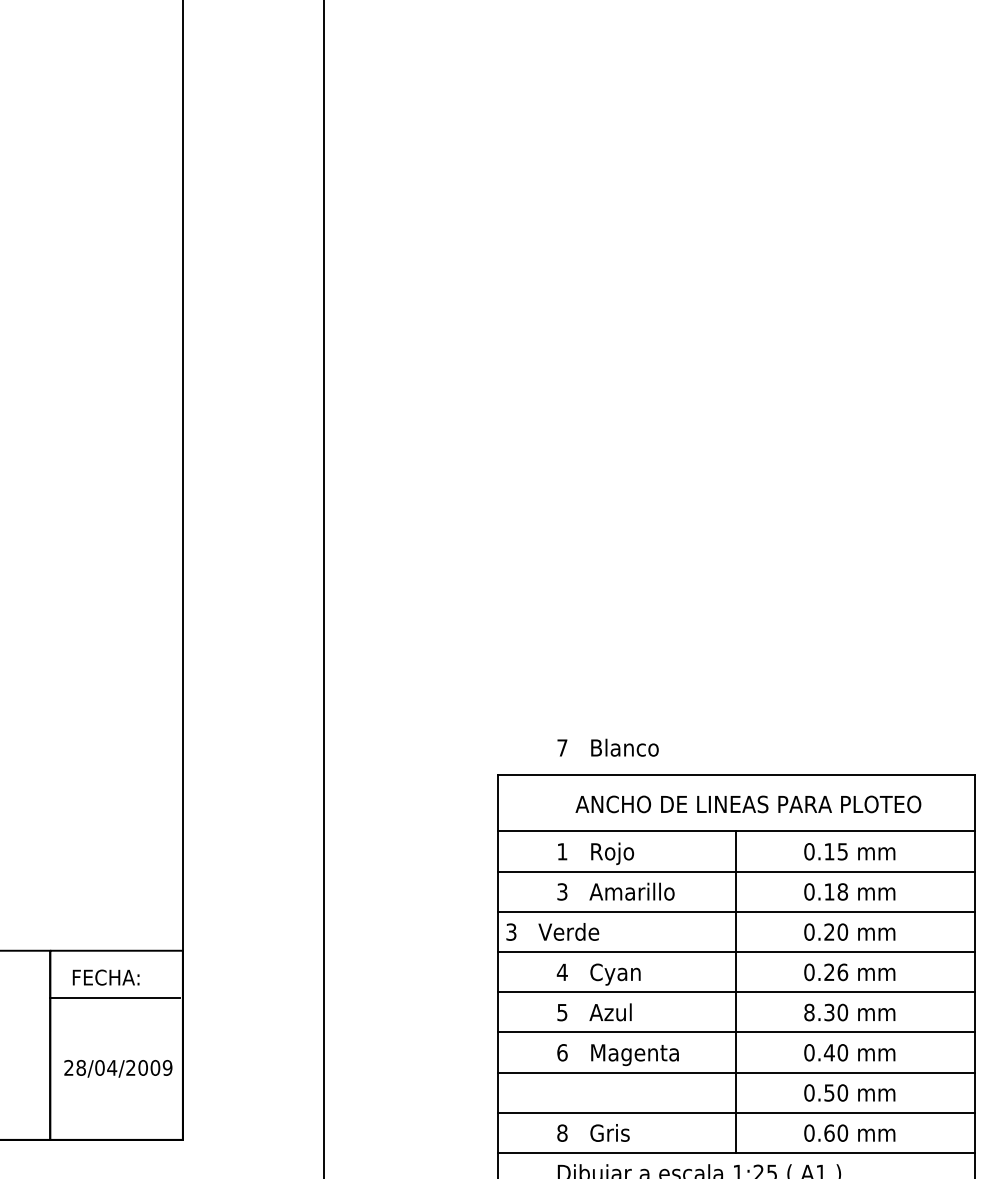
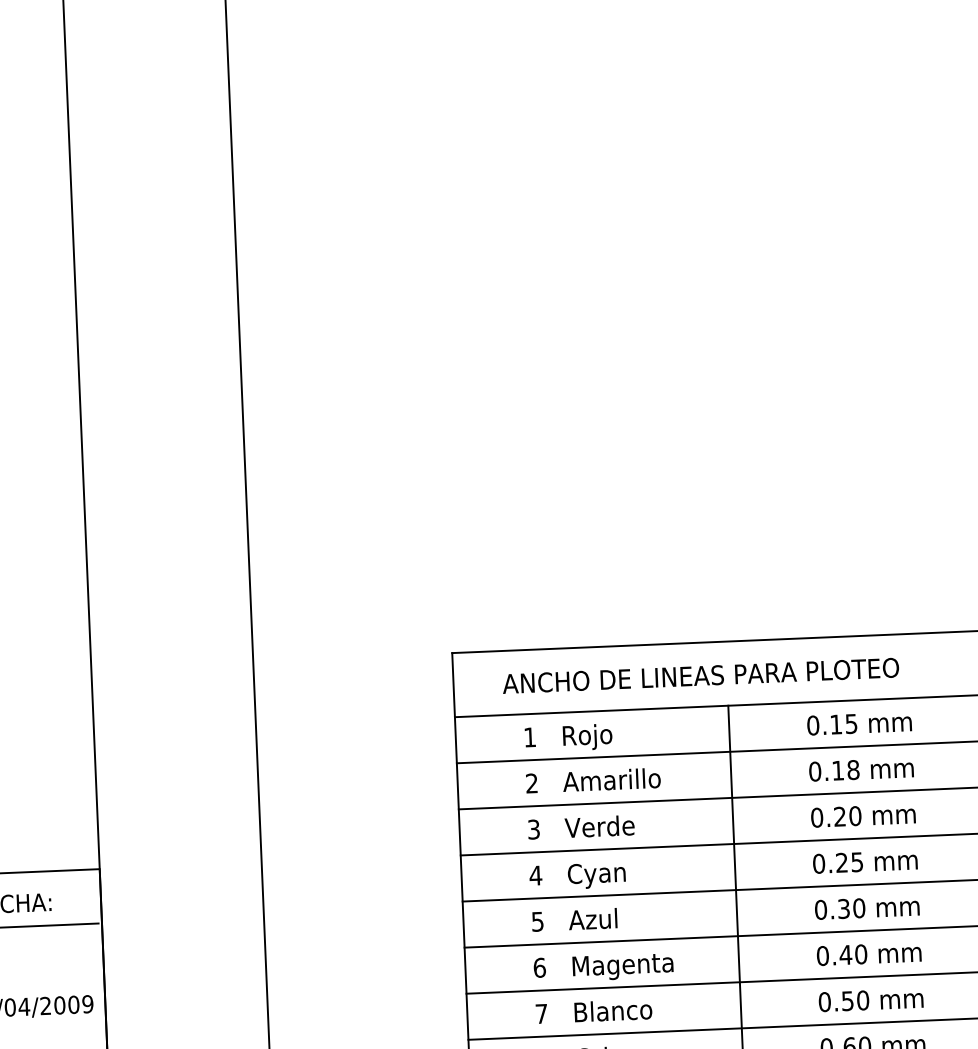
text: (607, 747) -> (593, 1011), moved
text: (748, 804) -> (700, 676), moved
text: (562, 891) -> (532, 782), 3 -> 2
text: (552, 931) -> (580, 826), moved
text: (842, 972) -> (856, 862), 0.26 -> 0.25
text: (809, 1012) -> (821, 909), 8.30 -> 0.30

